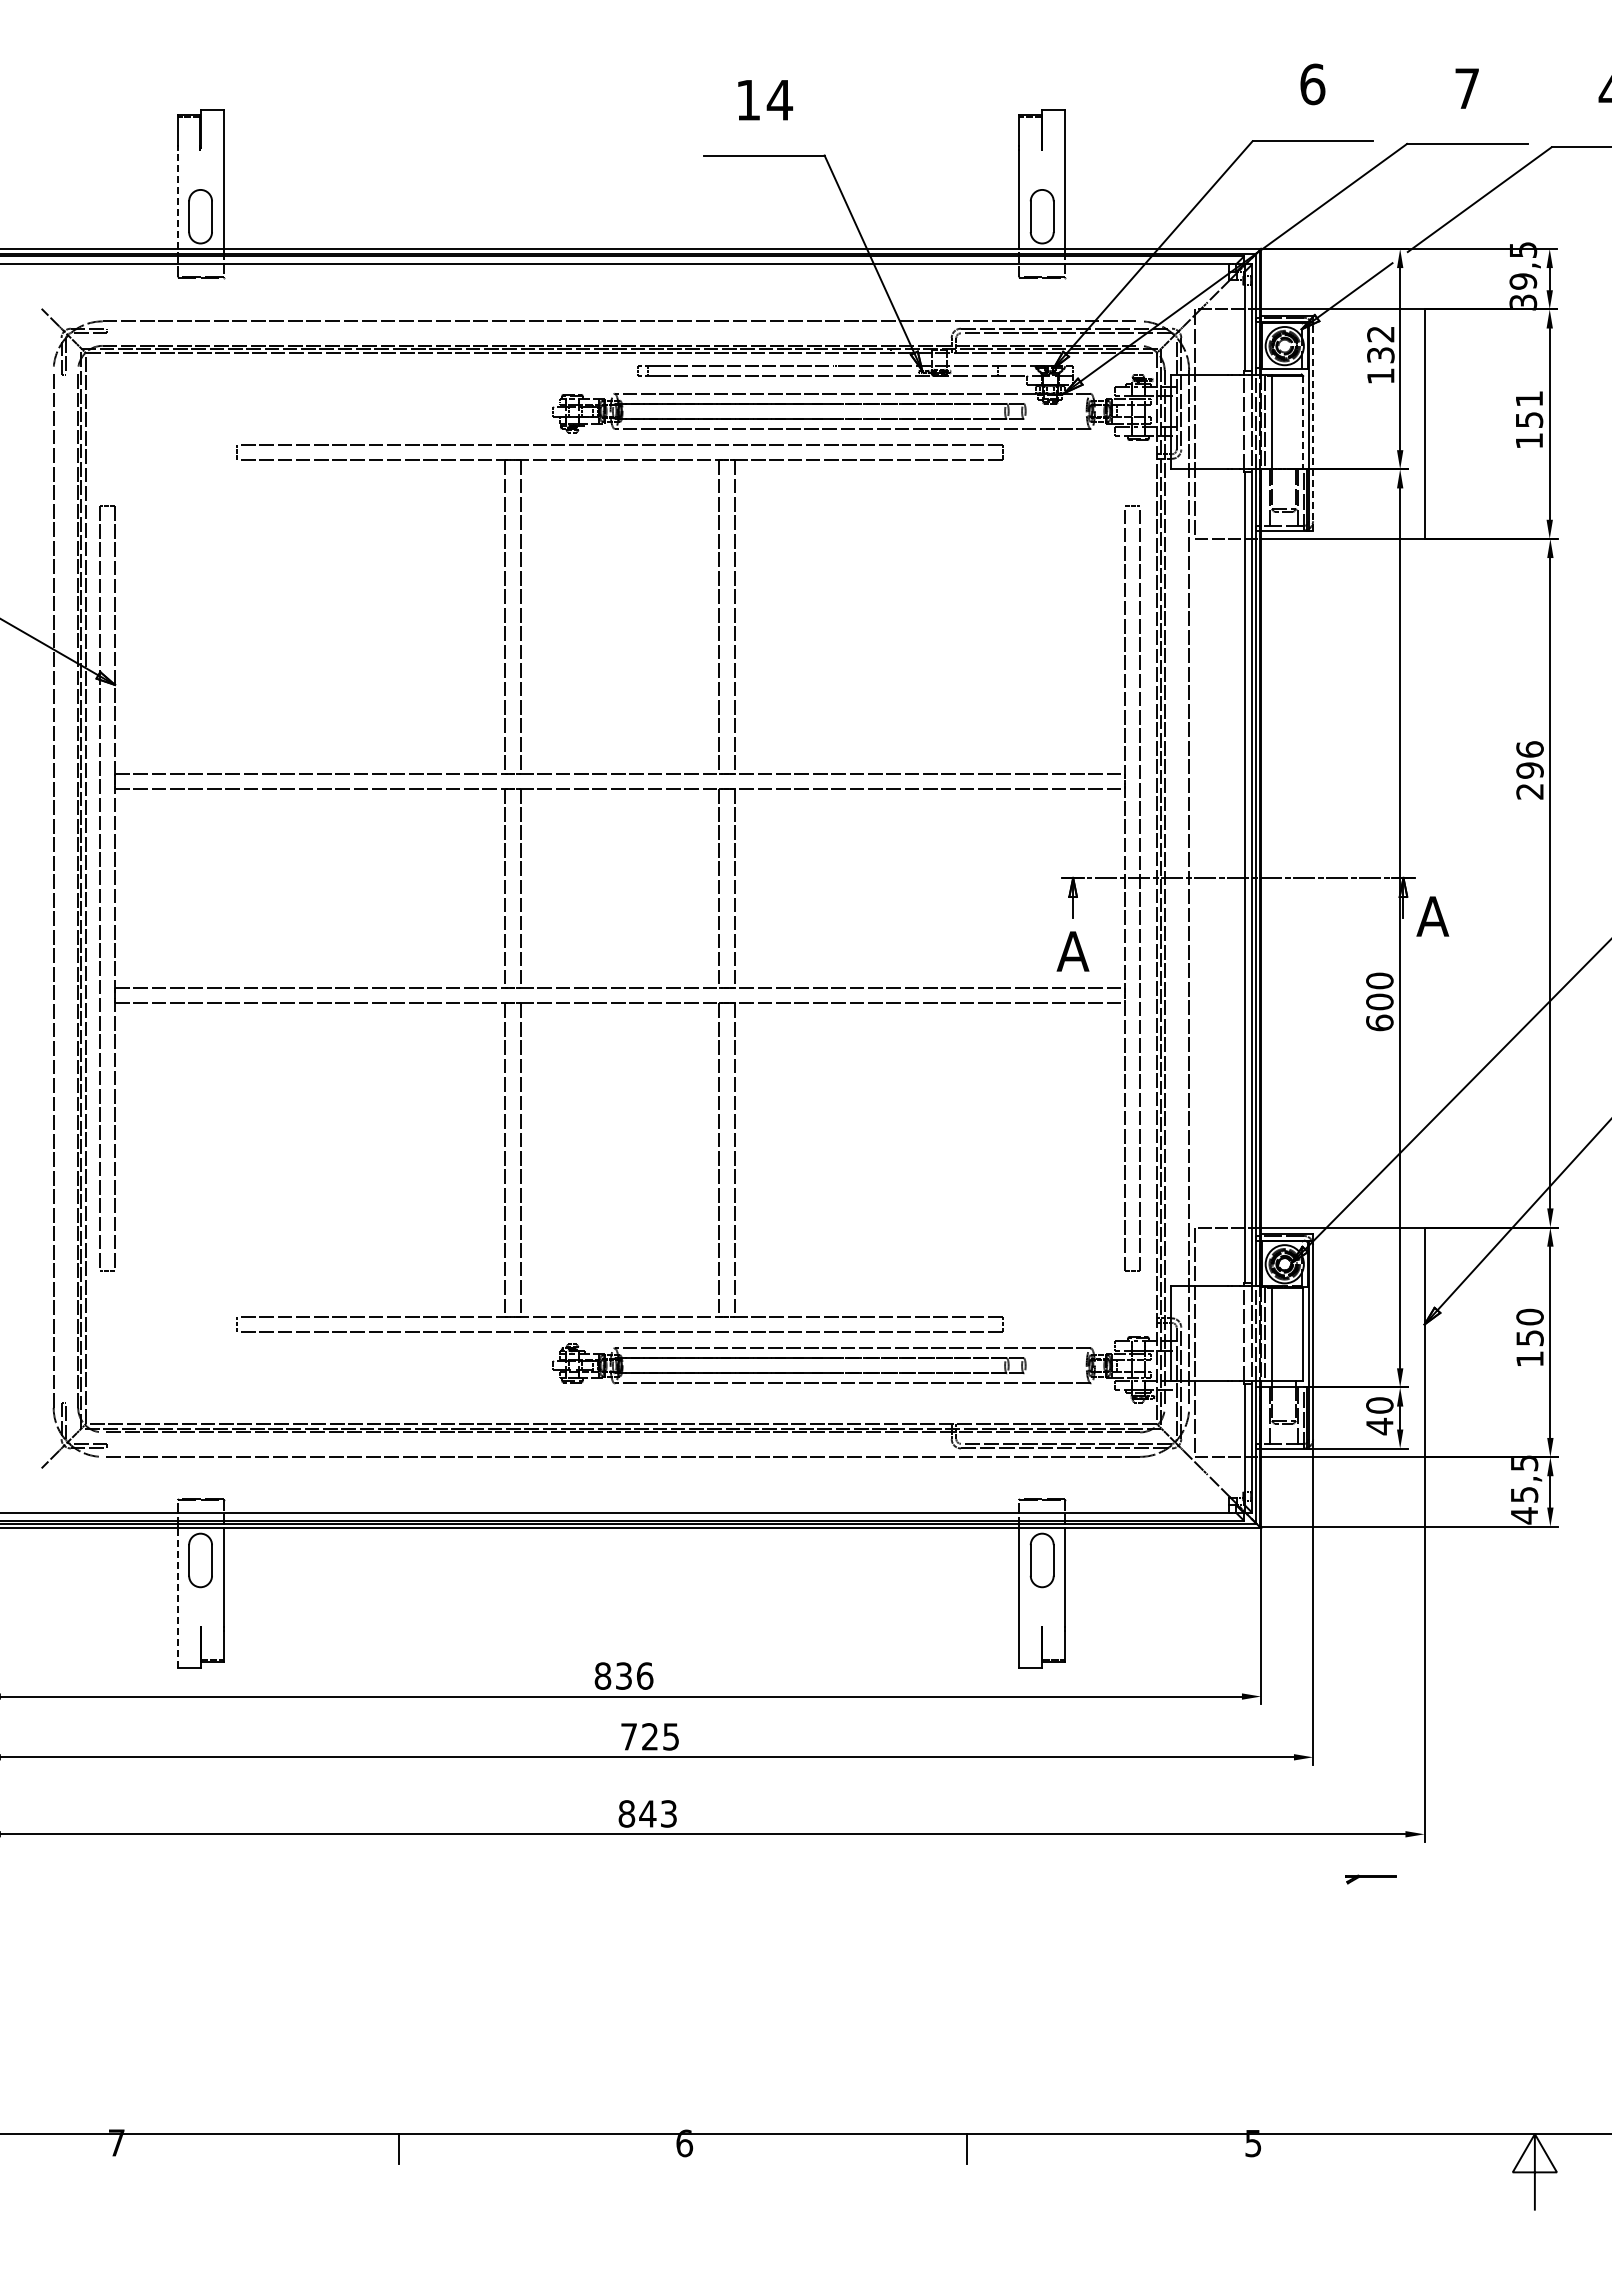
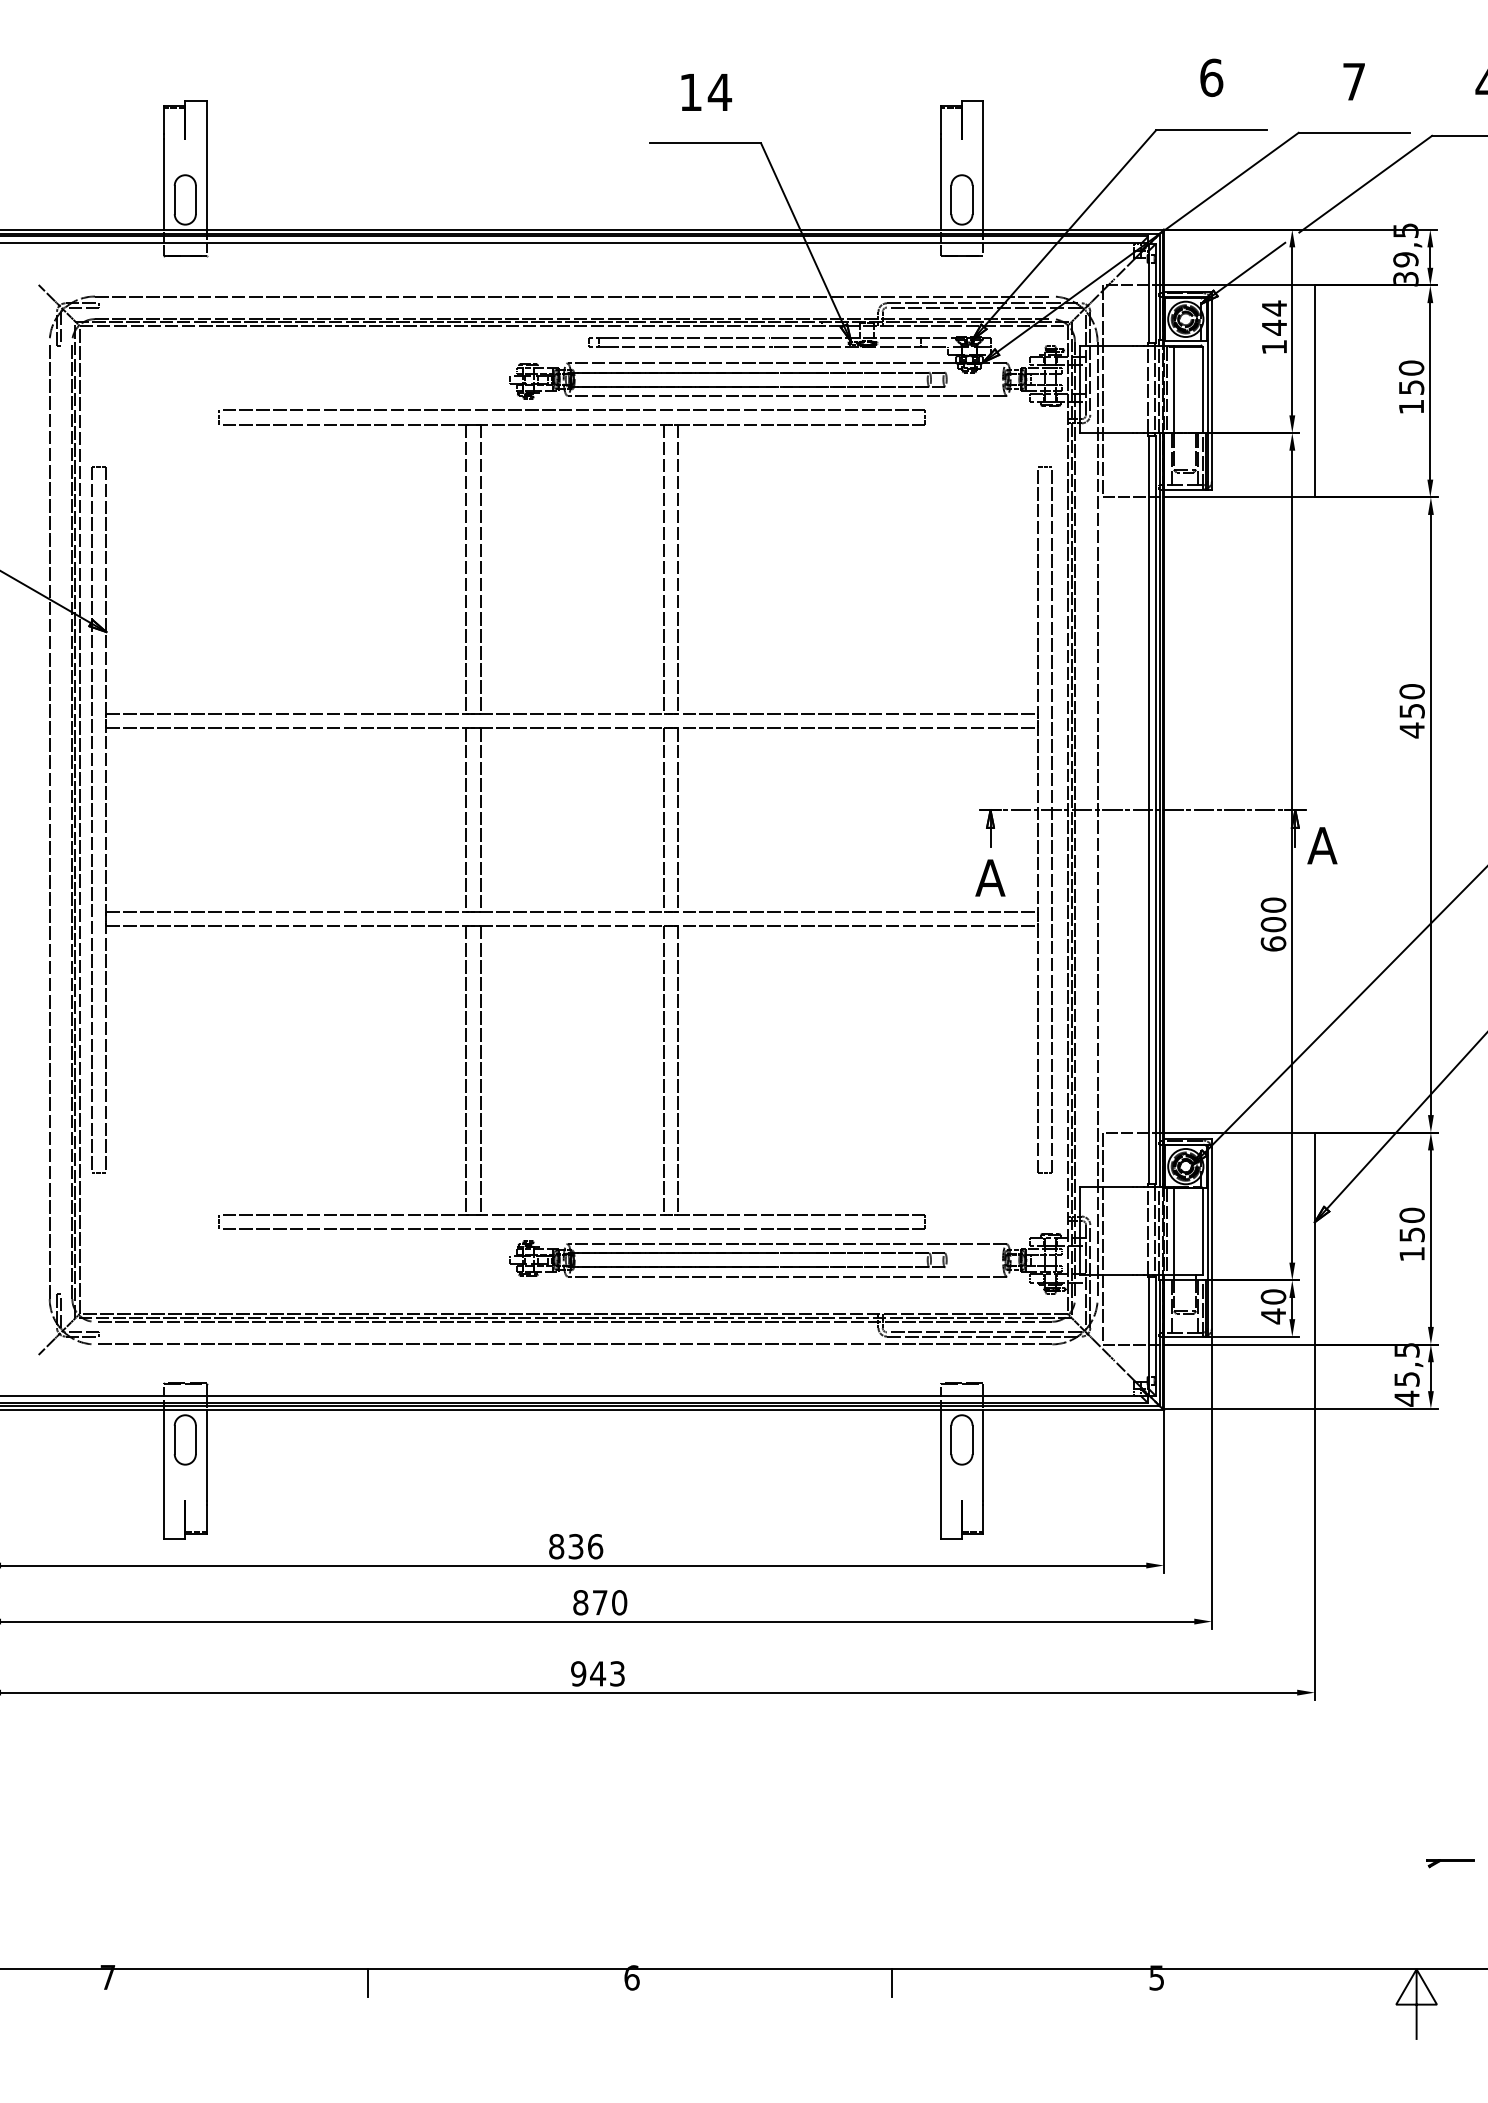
line: (177, 199) -> (164, 184), dashed -> solid
text: (1380, 344) -> (1274, 317), 132 -> 144
text: (1529, 398) -> (1411, 367), 151 -> 150
line: (1303, 422) -> (1203, 389), dashed -> solid
line: (1313, 425) -> (1212, 392), dashed -> solid
text: (1529, 770) -> (1411, 710), 296 -> 450
line: (177, 1597) -> (164, 1474), dashed -> solid
text: (650, 1736) -> (600, 1602), 725 -> 870
text: (626, 1813) -> (578, 1673), 843 -> 943
part: (1370, 1879) -> (1450, 1863), moved

